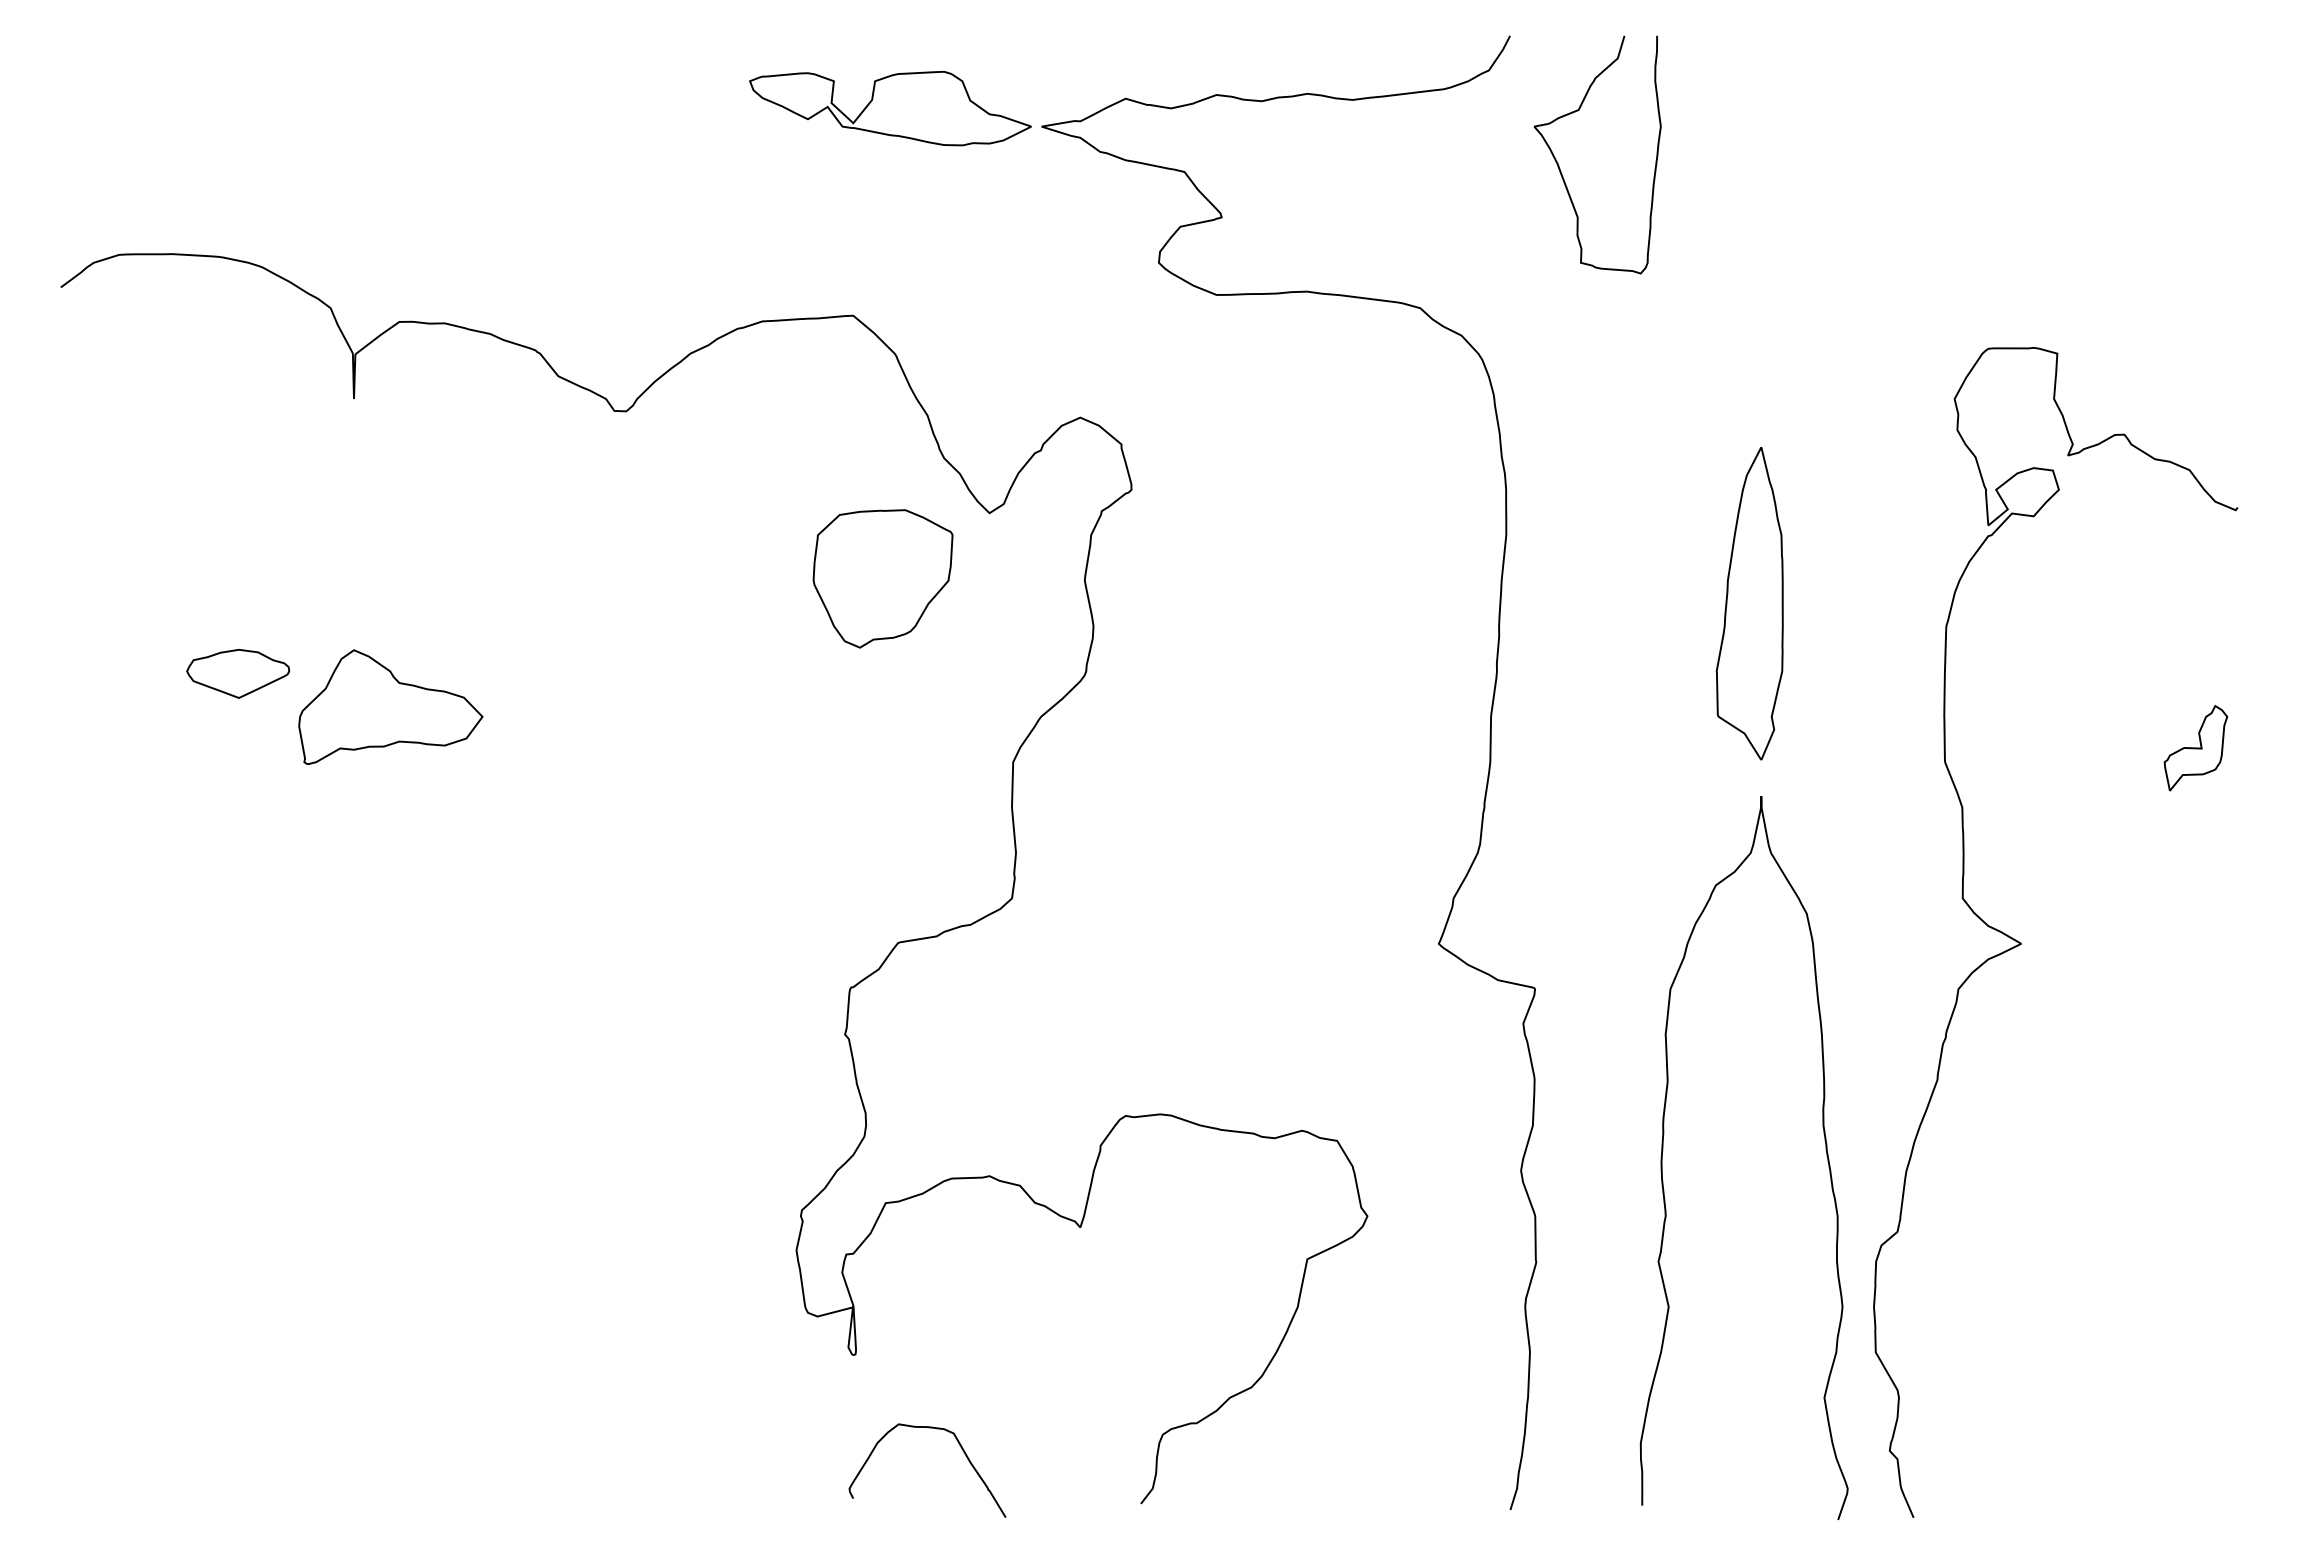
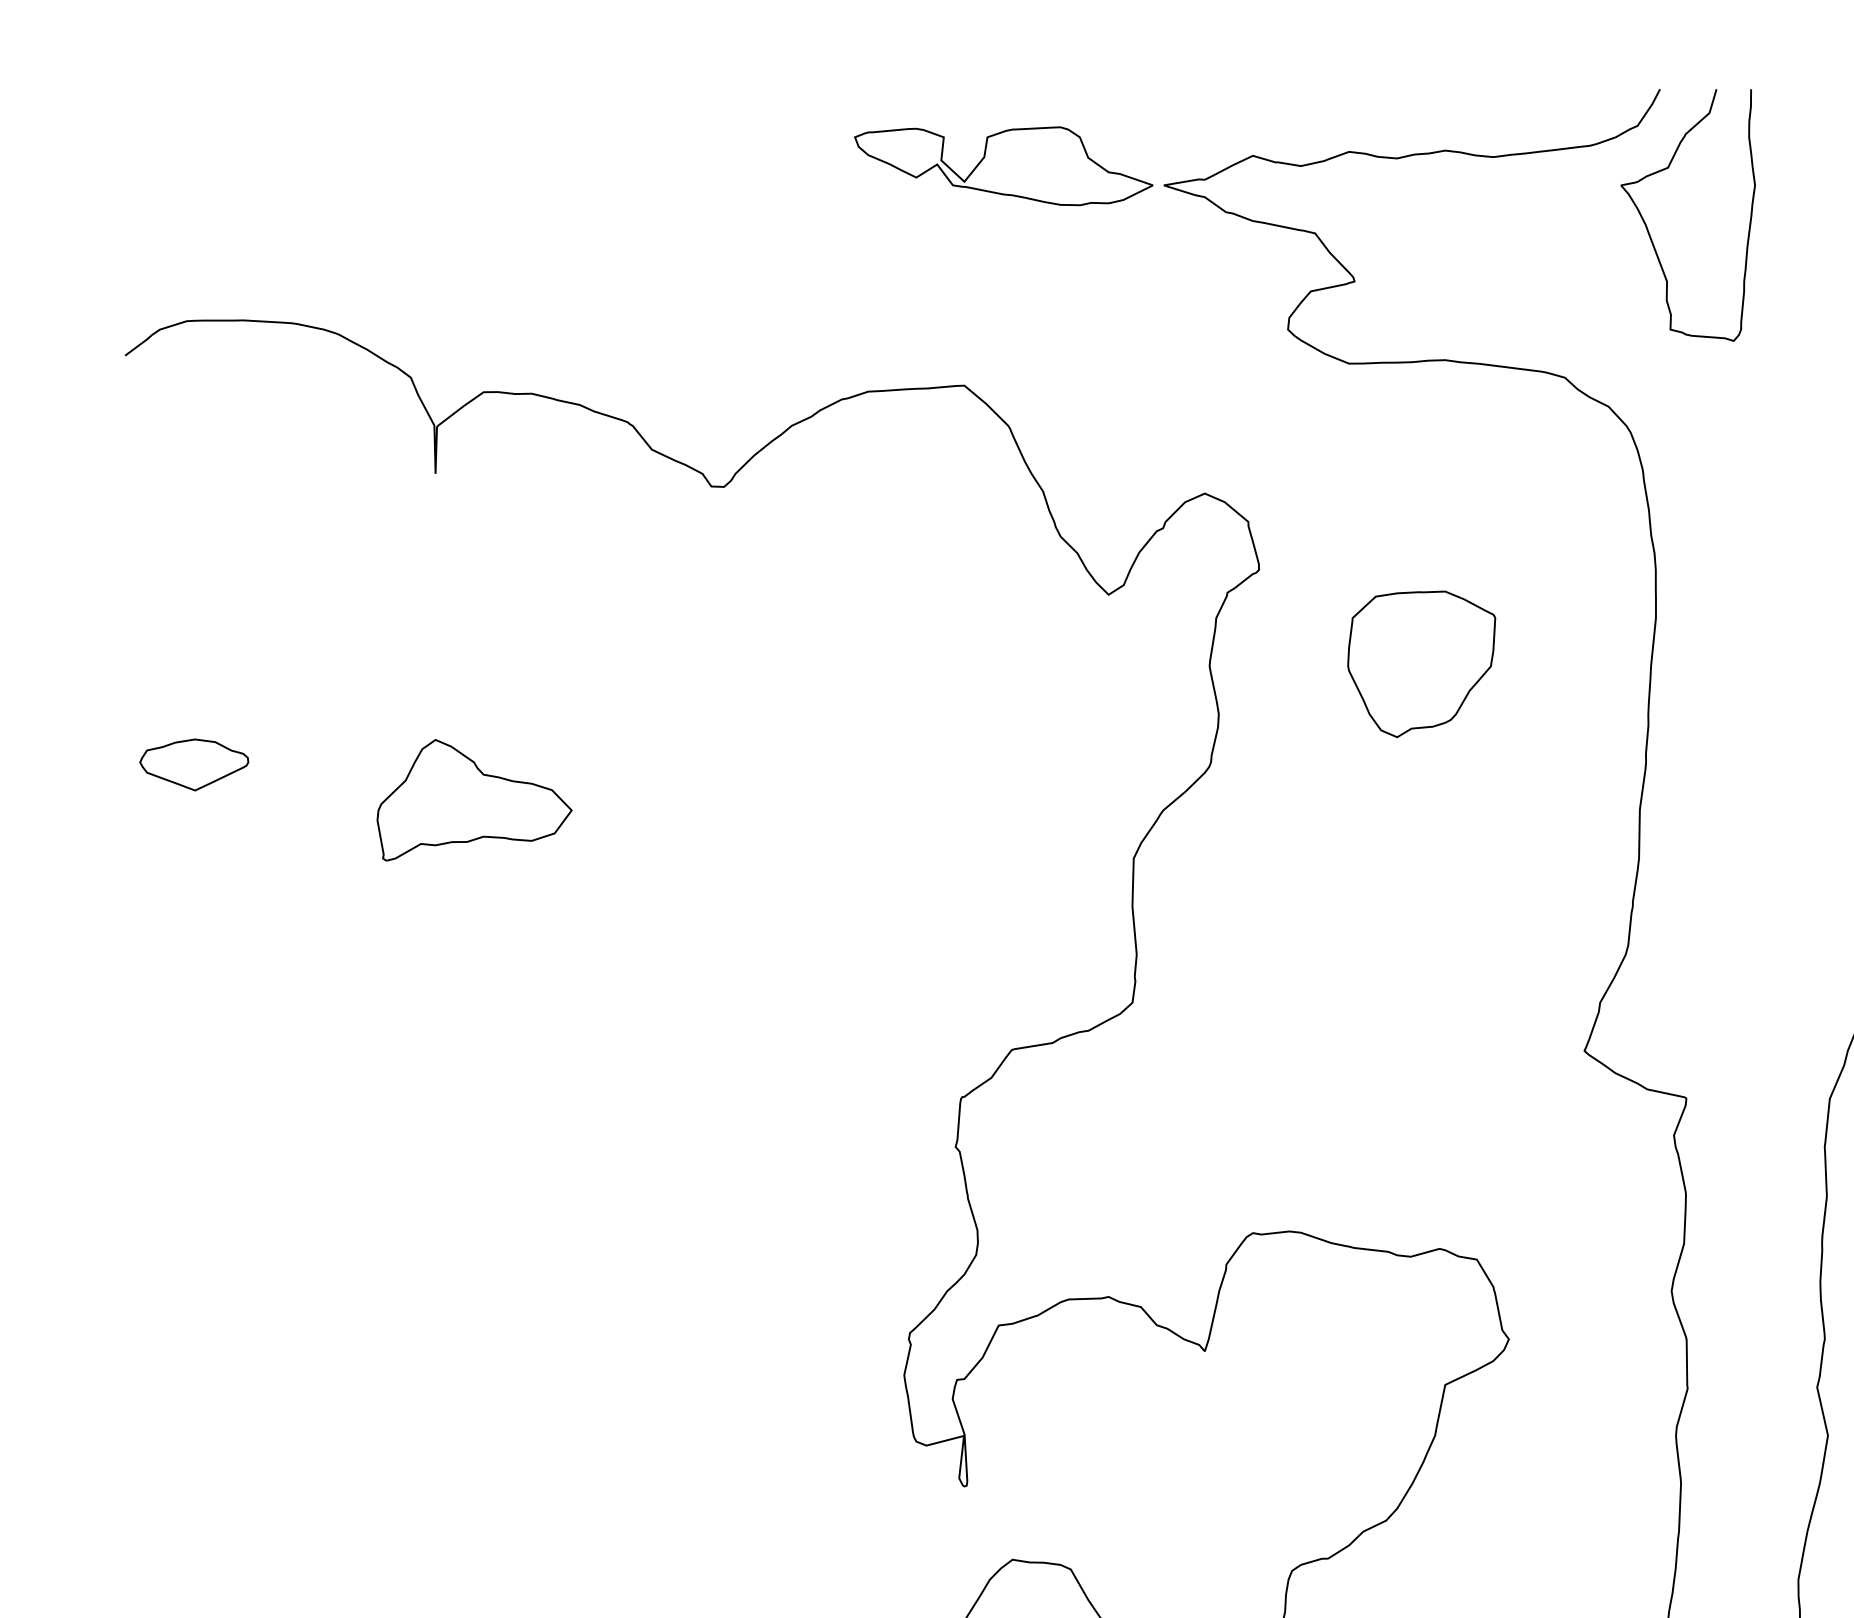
curve: (1559, 165) -> (1647, 226), moved
part: (882, 578) -> (1421, 663), moved
part: (238, 673) -> (194, 764), moved

